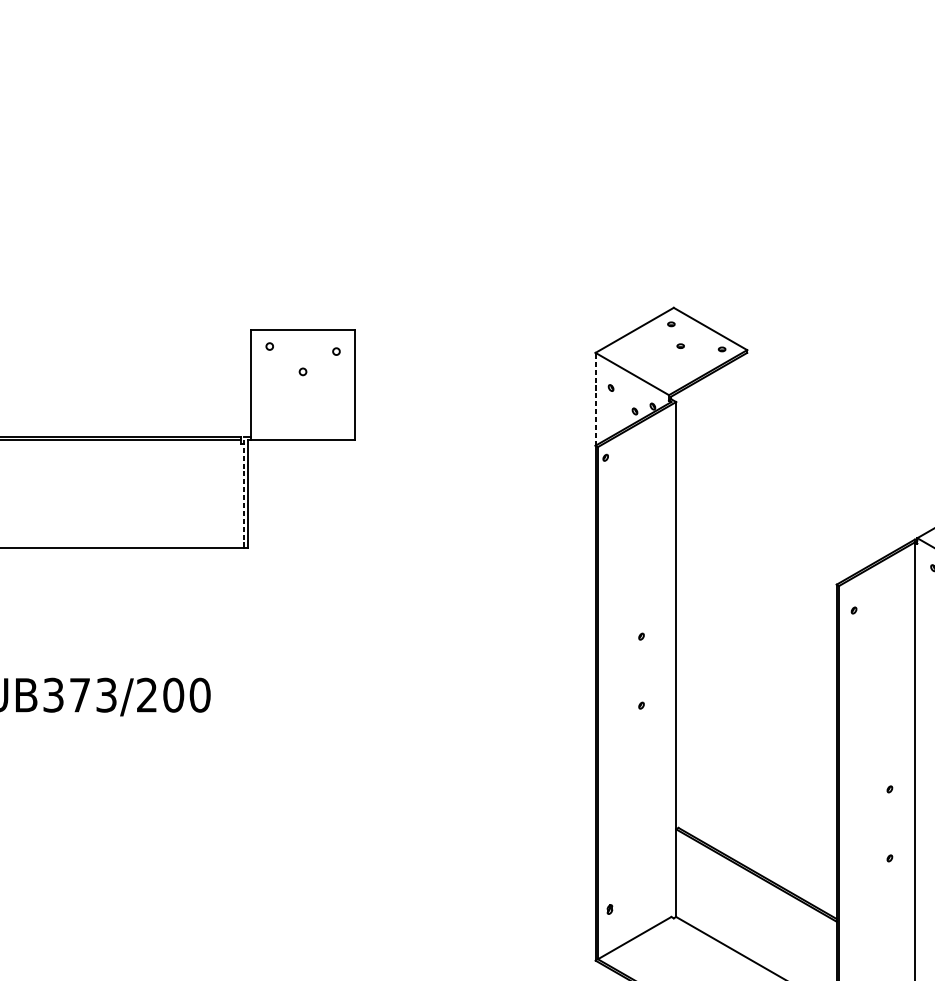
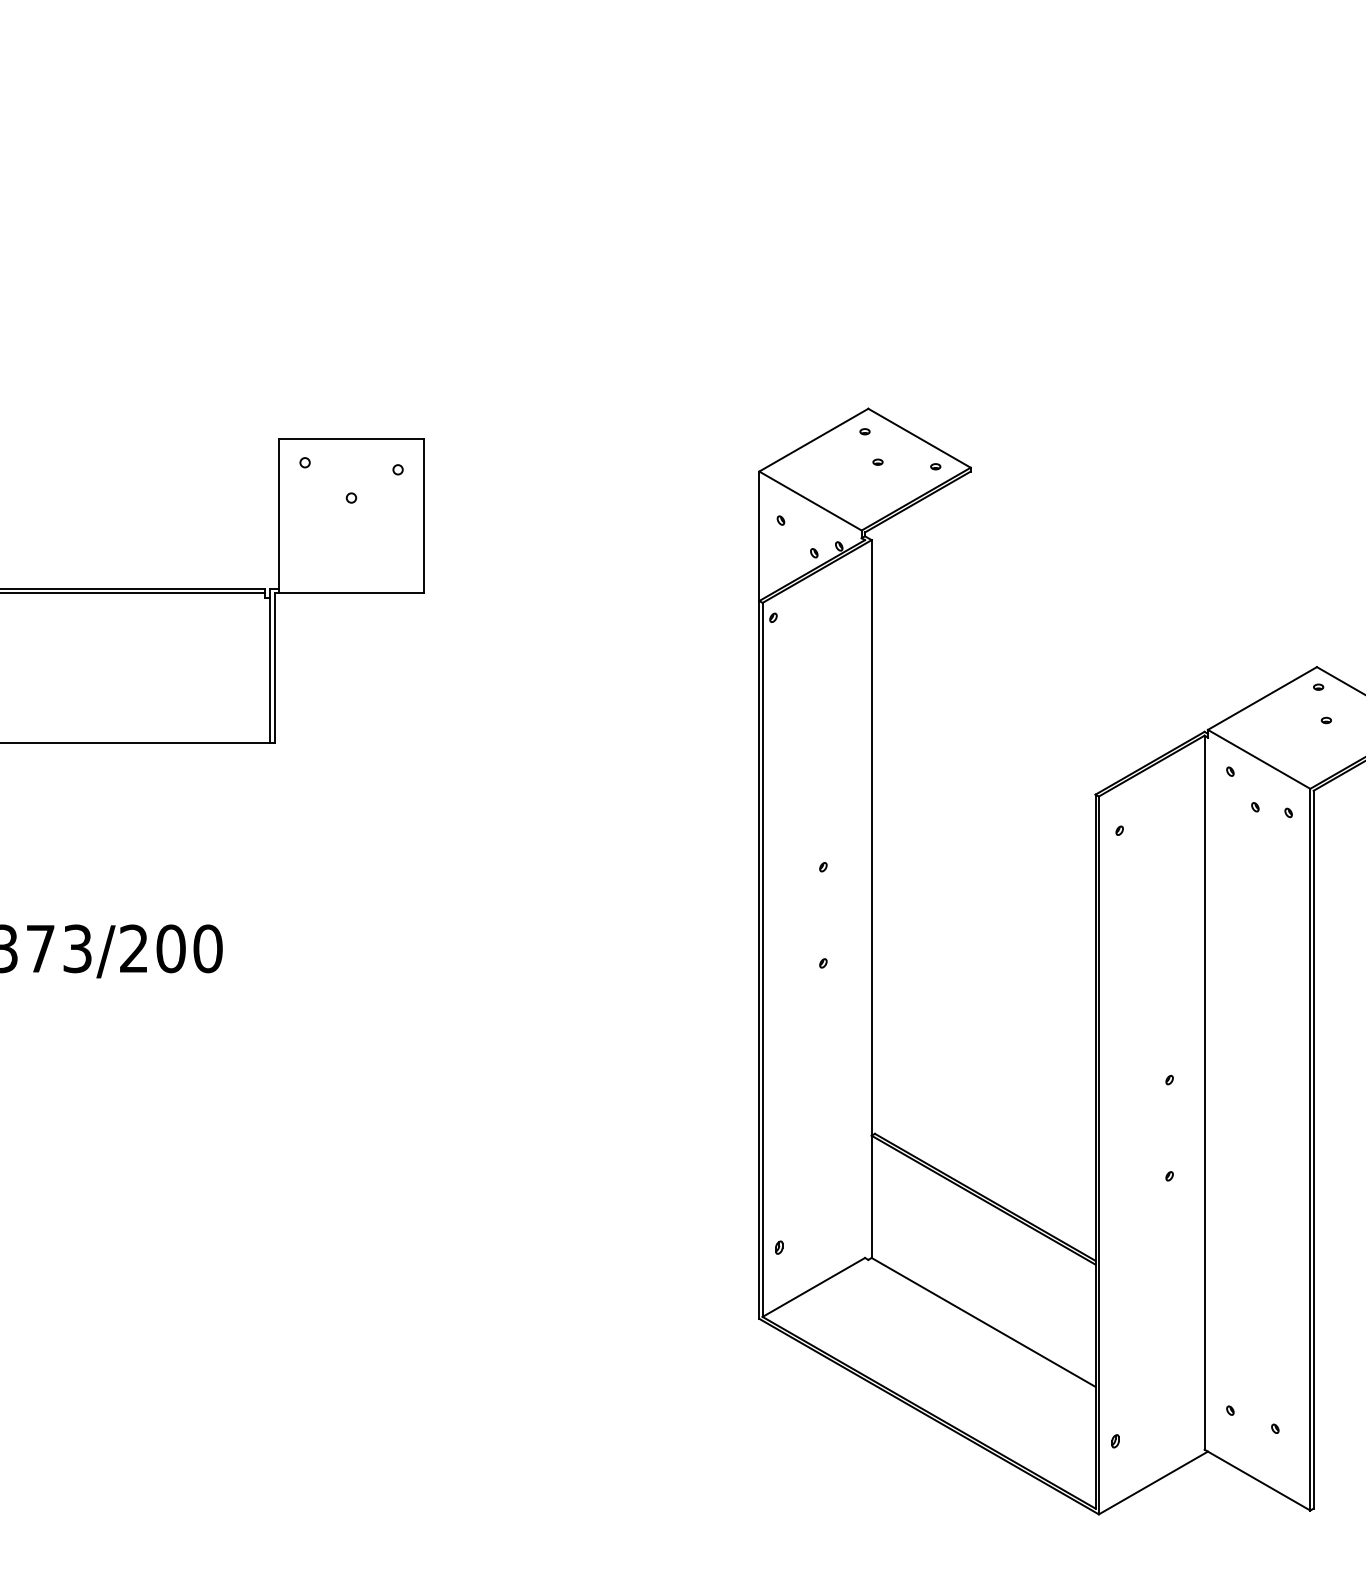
line: (595, 399) -> (759, 536), dashed -> solid
line: (244, 491) -> (269, 665), dashed -> solid

